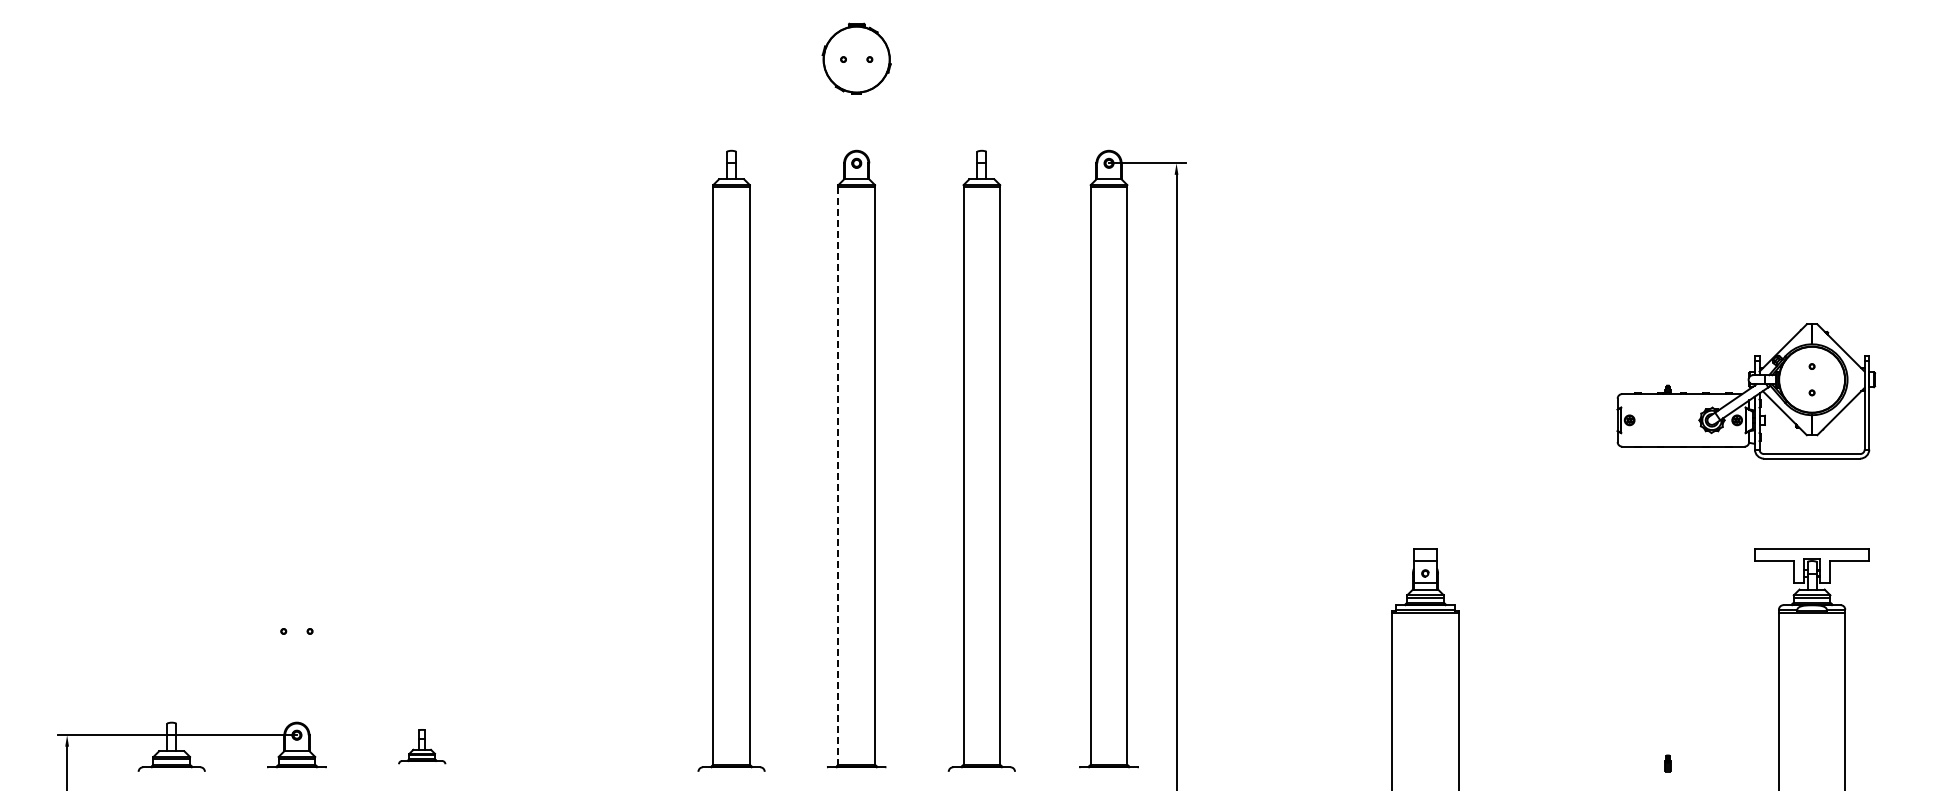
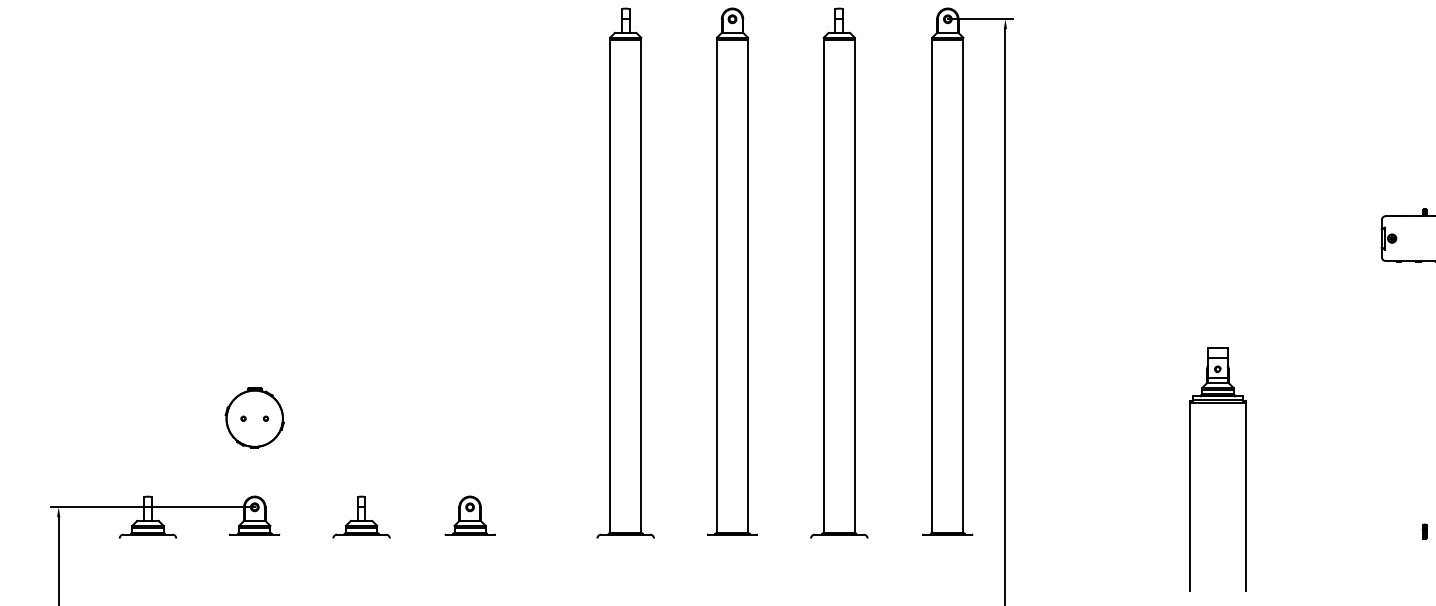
line: (838, 476) -> (716, 286), dashed -> solid
part: (296, 629) -> (254, 417), added
part: (548, 744) -> (469, 515), added
part: (422, 746) -> (361, 516), size x1.43

